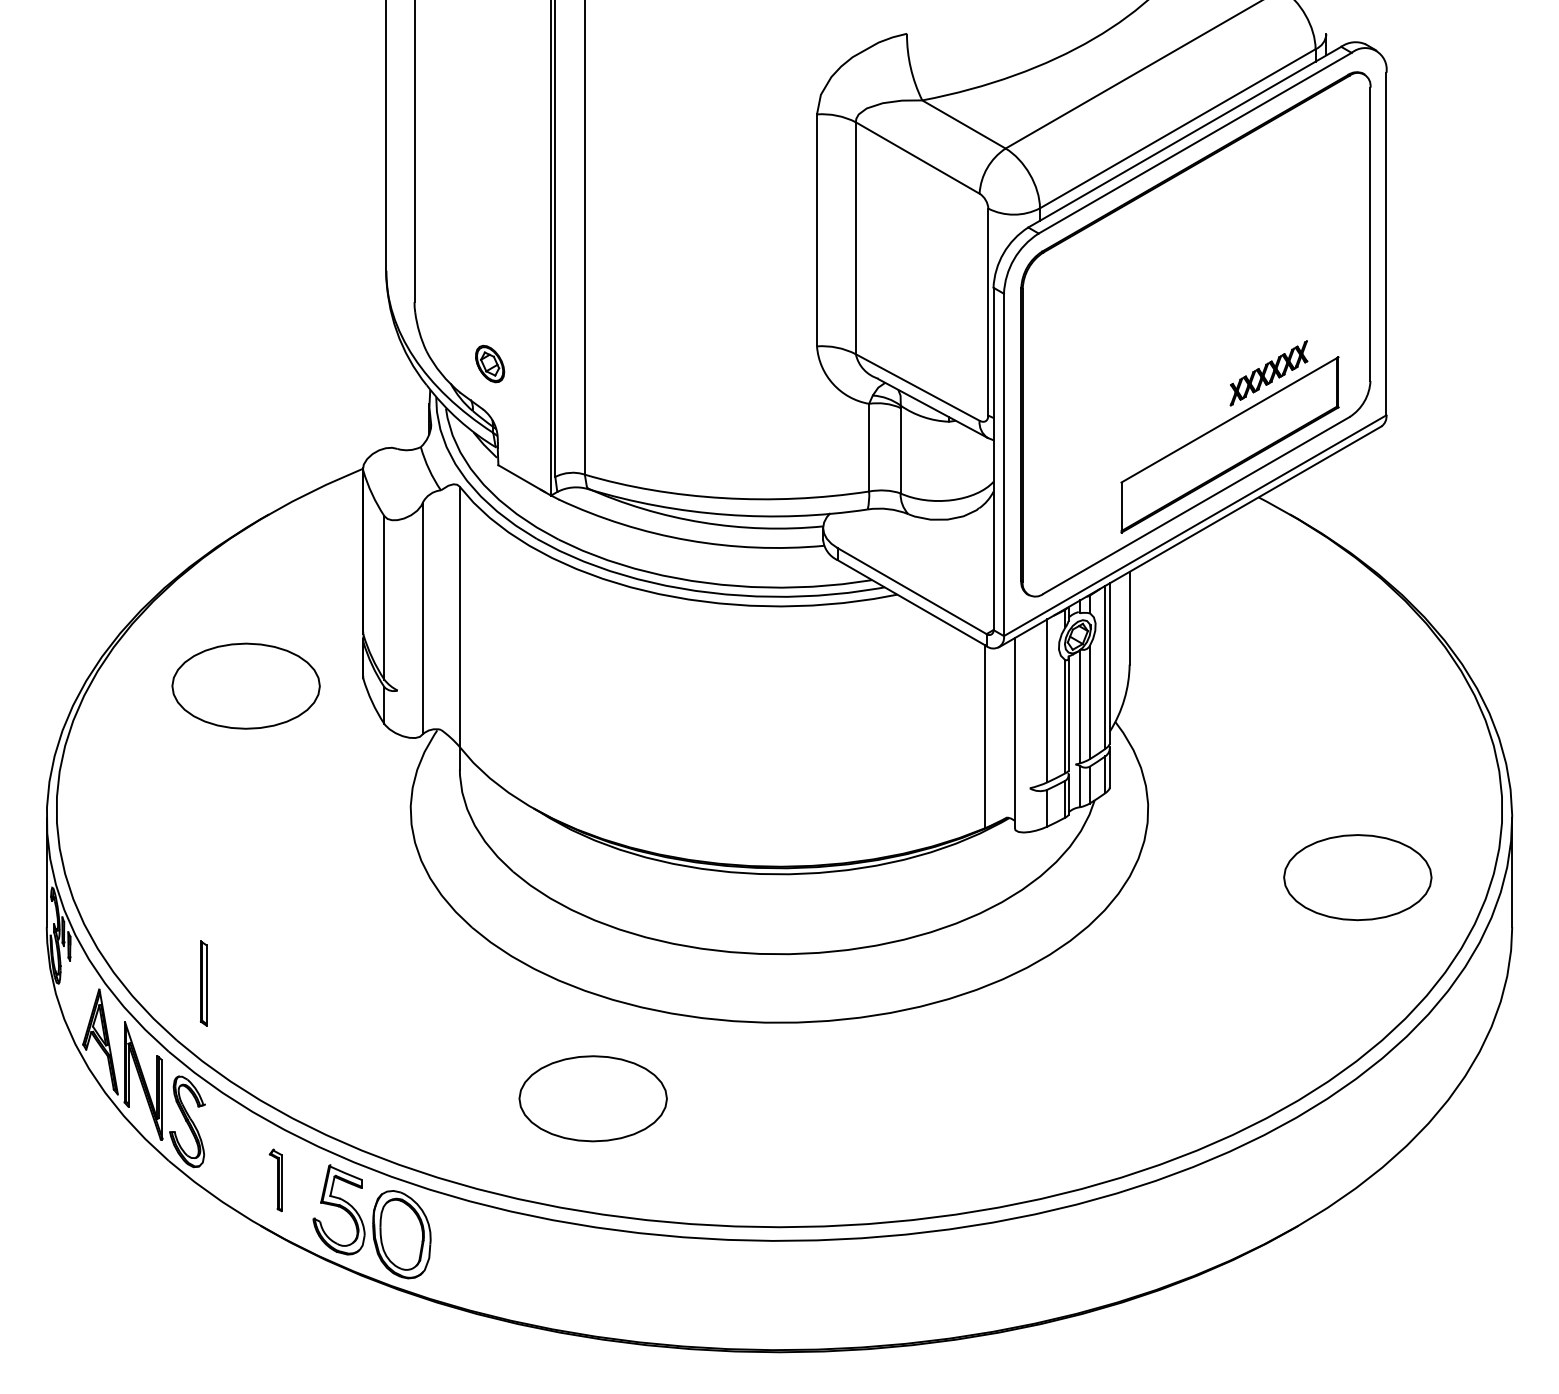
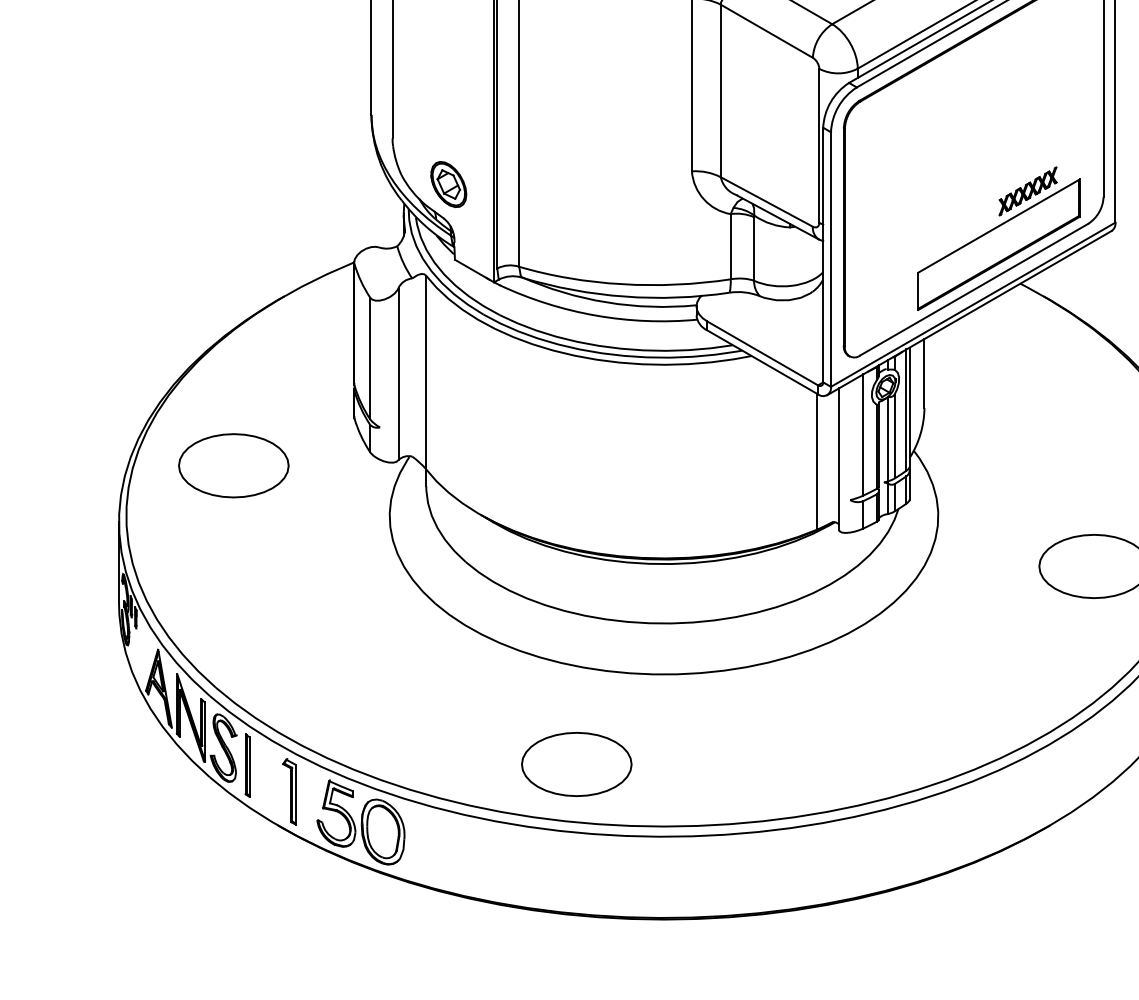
part: (489, 363) -> (448, 184), size x1.67
part: (245, 685) -> (233, 465), moved
part: (203, 983) -> (247, 765), moved
part: (592, 1098) -> (576, 764), moved
part: (275, 1180) -> (289, 791), size x1.43

